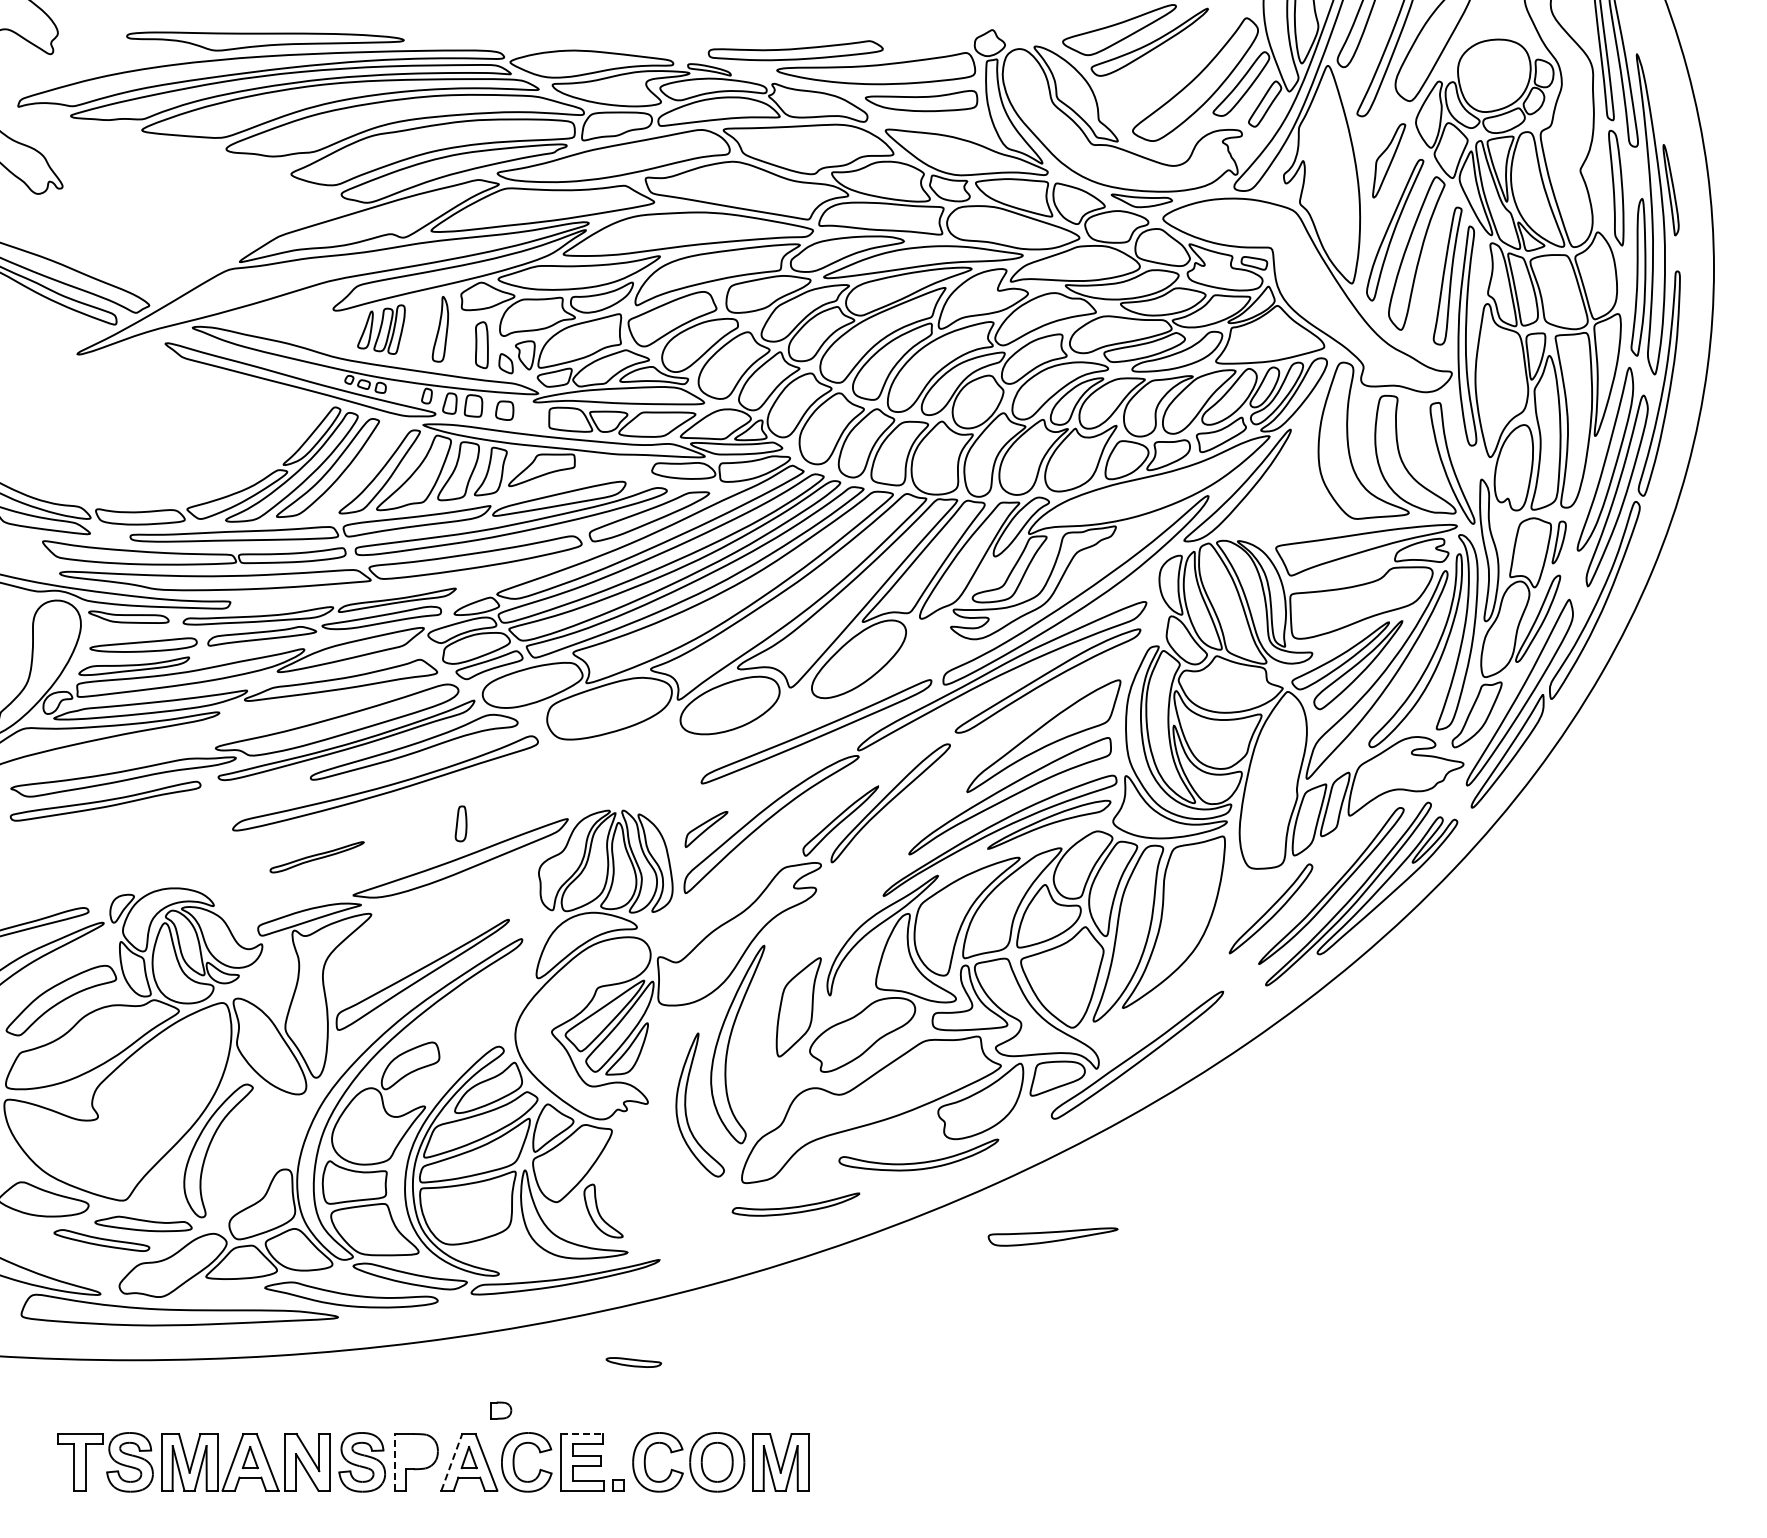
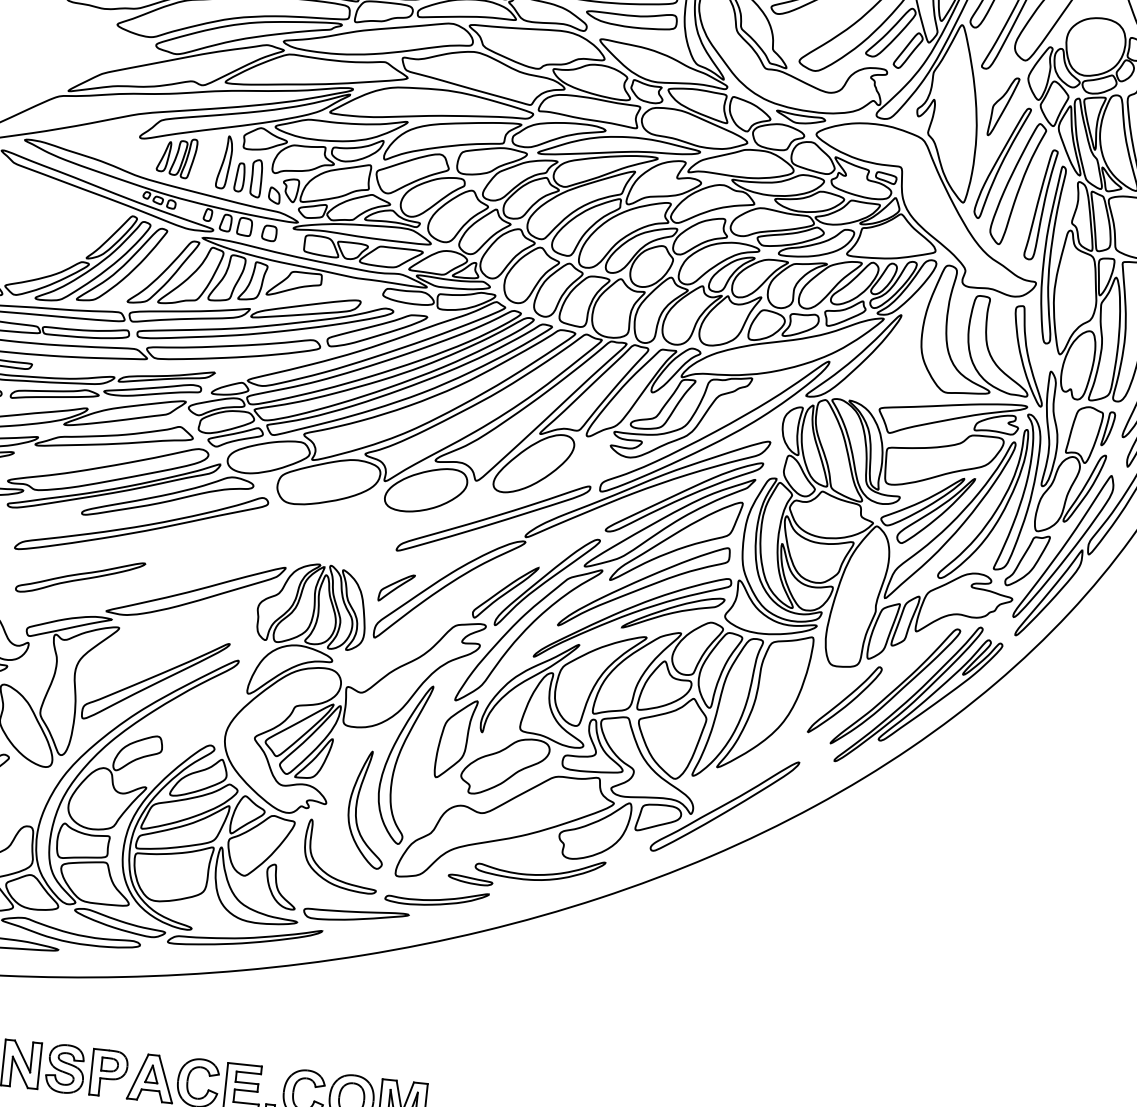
part: (951, 789) -> (597, 576), added
part: (460, 823) -> (239, 177), moved
part: (316, 857) -> (79, 577), size x1.67
part: (662, 1190) -> (330, 875), added
part: (1052, 1236) -> (355, 915), moved
part: (633, 1362) -> (470, 880), moved
part: (501, 1410) -> (110, 1064), moved
line: (581, 1434) -> (244, 1065), dashed -> solid
line: (394, 1461) -> (91, 1071), dashed -> solid
line: (452, 1461) -> (138, 1075), dashed -> solid

